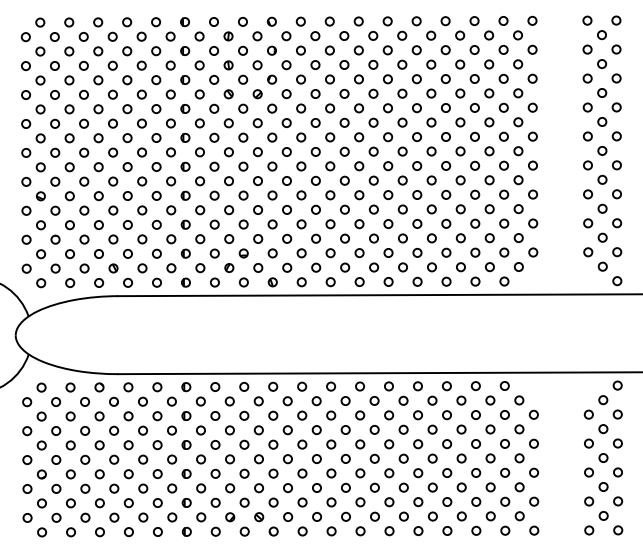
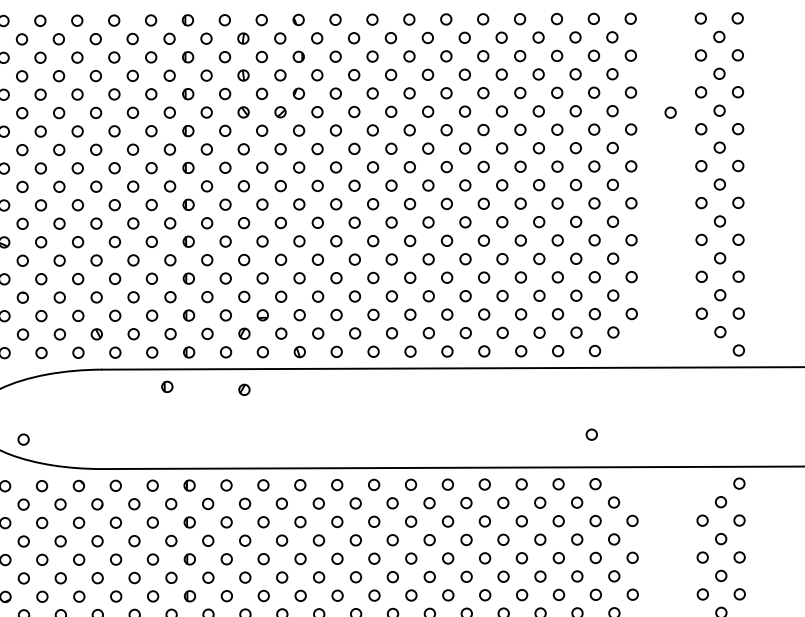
circle: (563, 94) -> (670, 112), added
part: (168, 309) -> (166, 386), added
part: (229, 311) -> (244, 389), added
circle: (501, 347) -> (591, 435), added
circle: (56, 350) -> (24, 438), added

